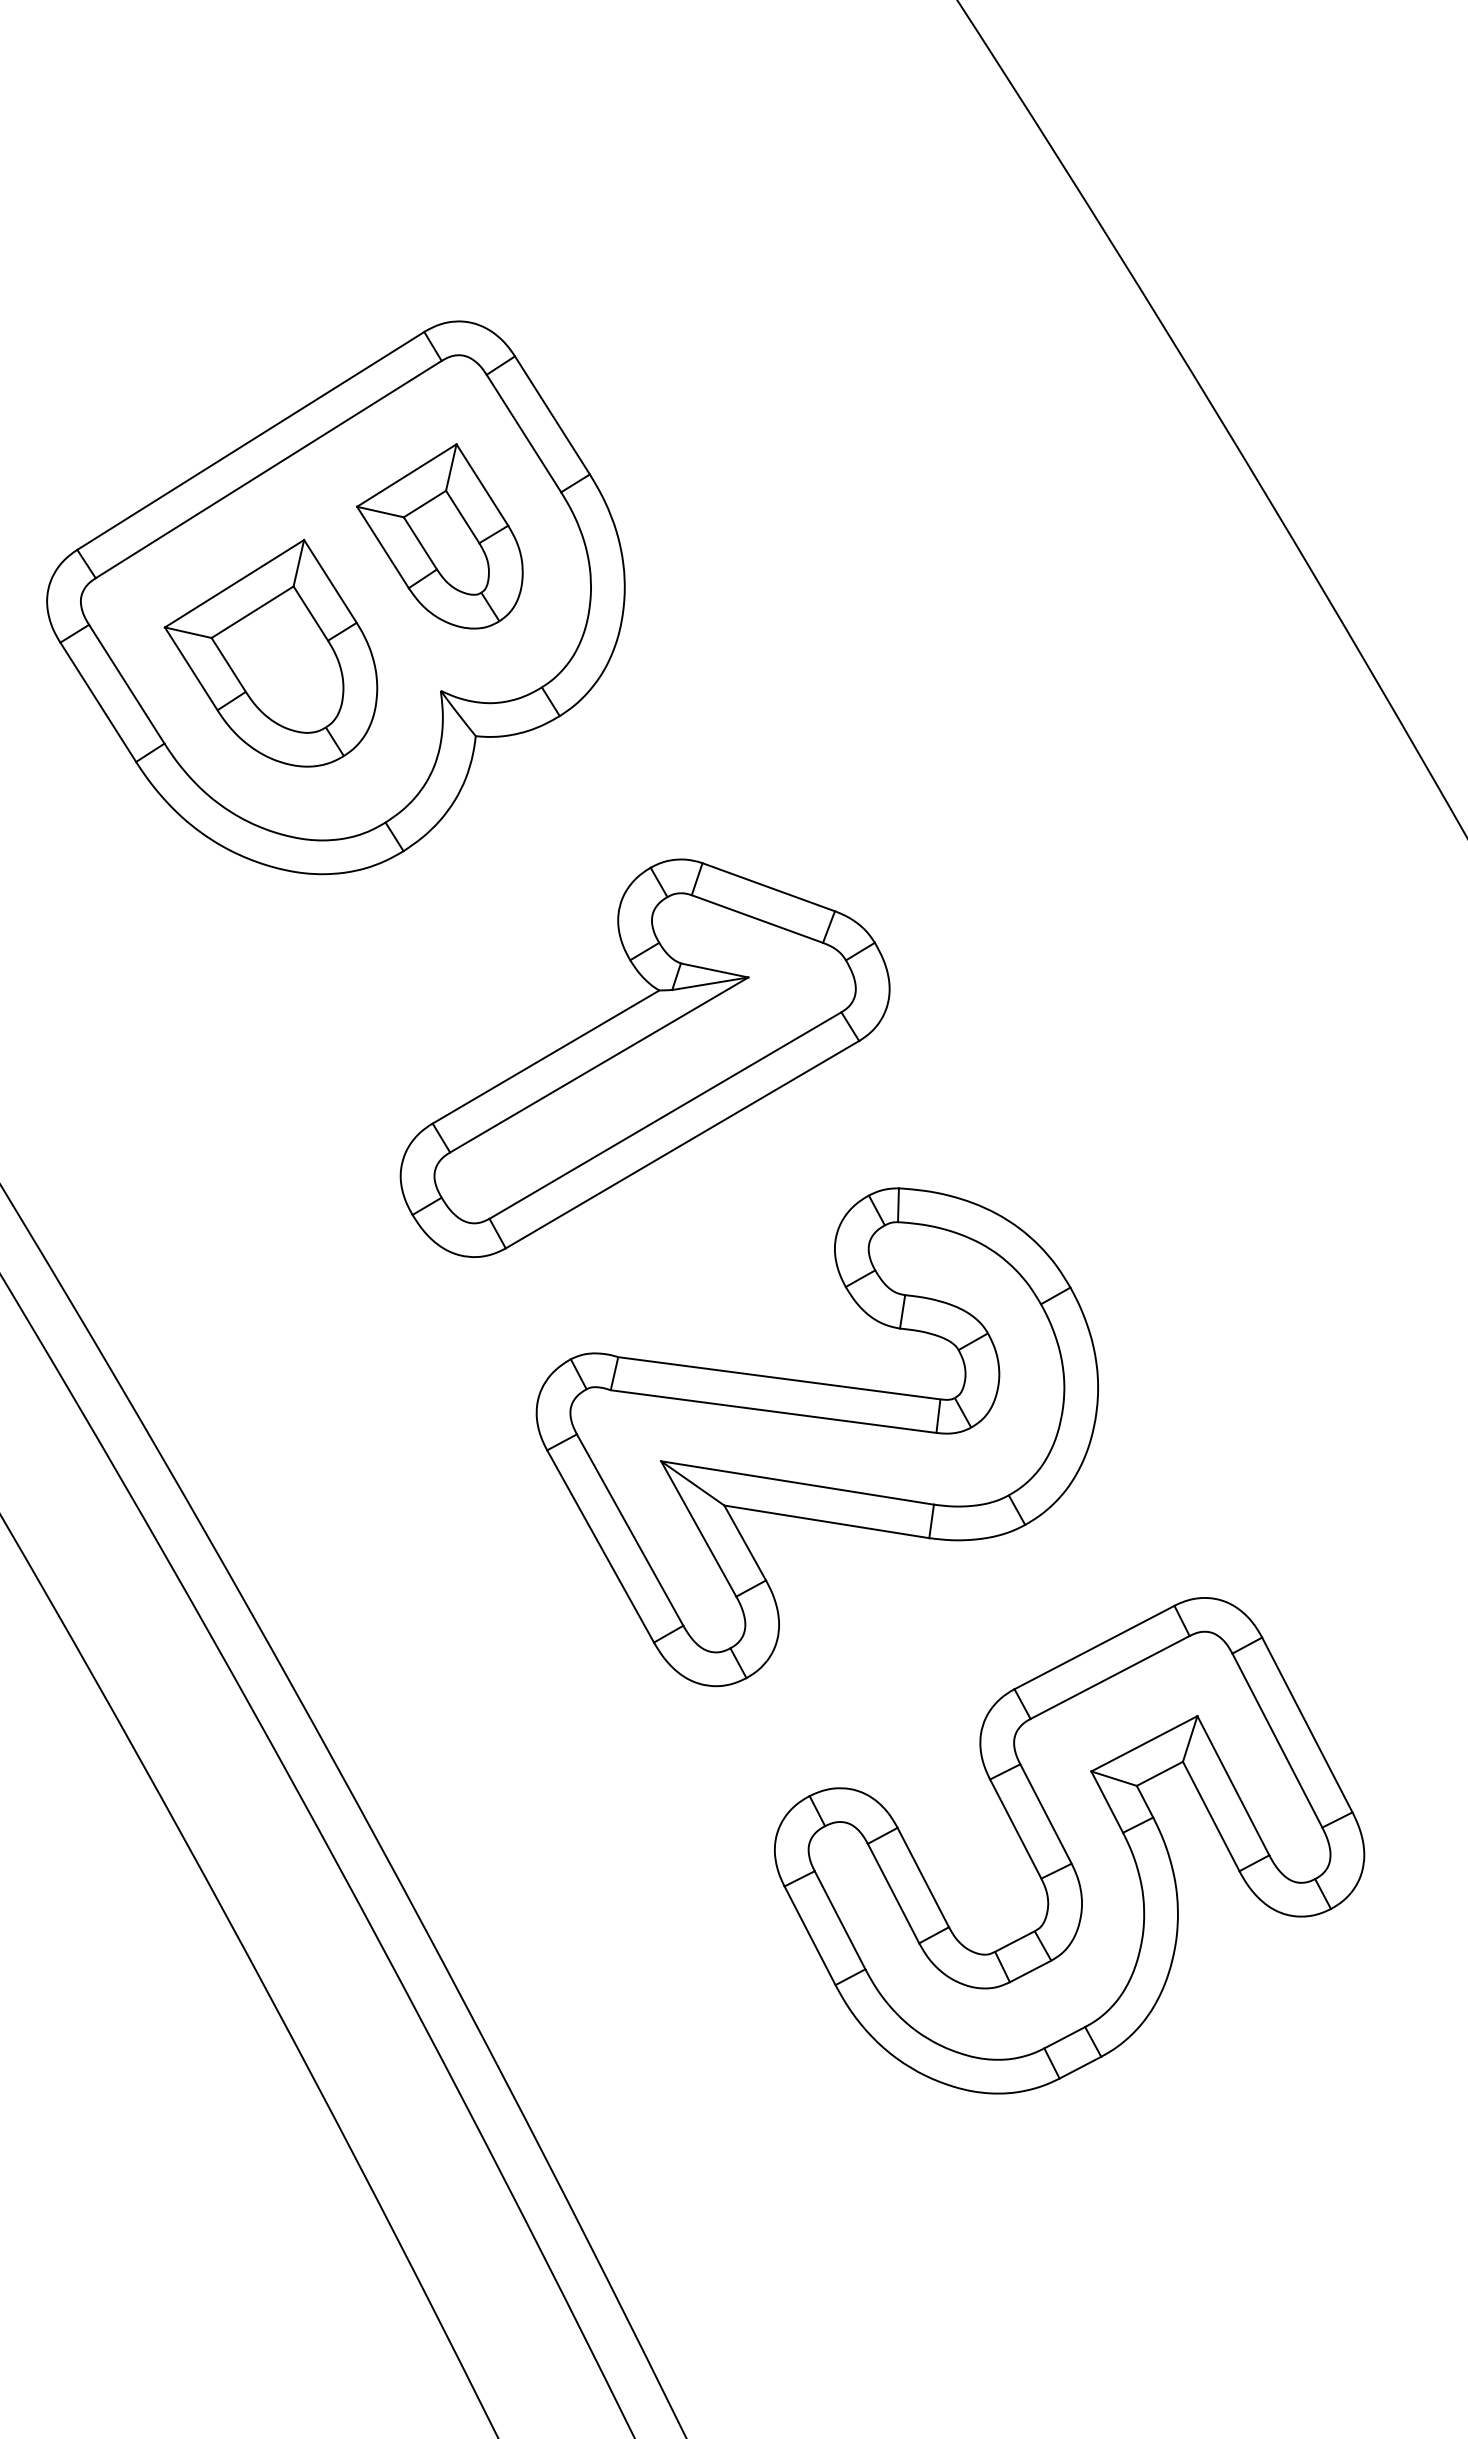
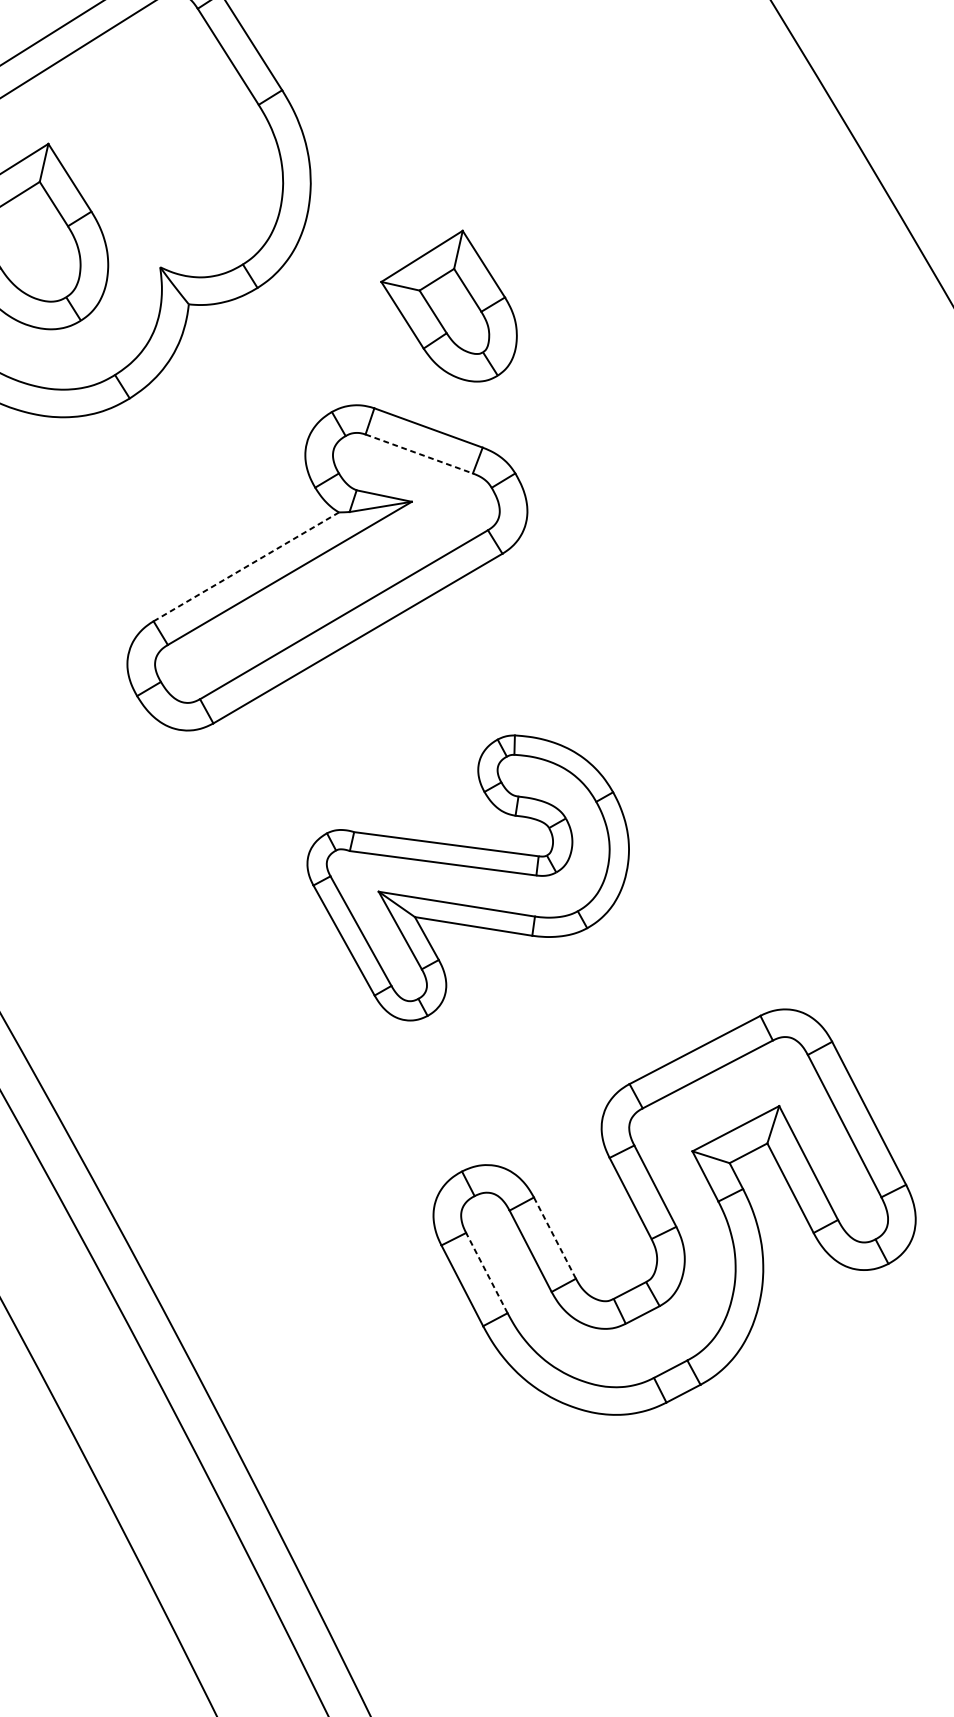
part: (439, 536) -> (448, 306), moved
line: (757, 919) -> (419, 454), solid -> dashed
line: (546, 1056) -> (246, 566), solid -> dashed
part: (816, 1437) -> (467, 878), size x0.7
line: (923, 1877) -> (555, 1238), solid -> dashed
line: (839, 1919) -> (486, 1272), solid -> dashed

